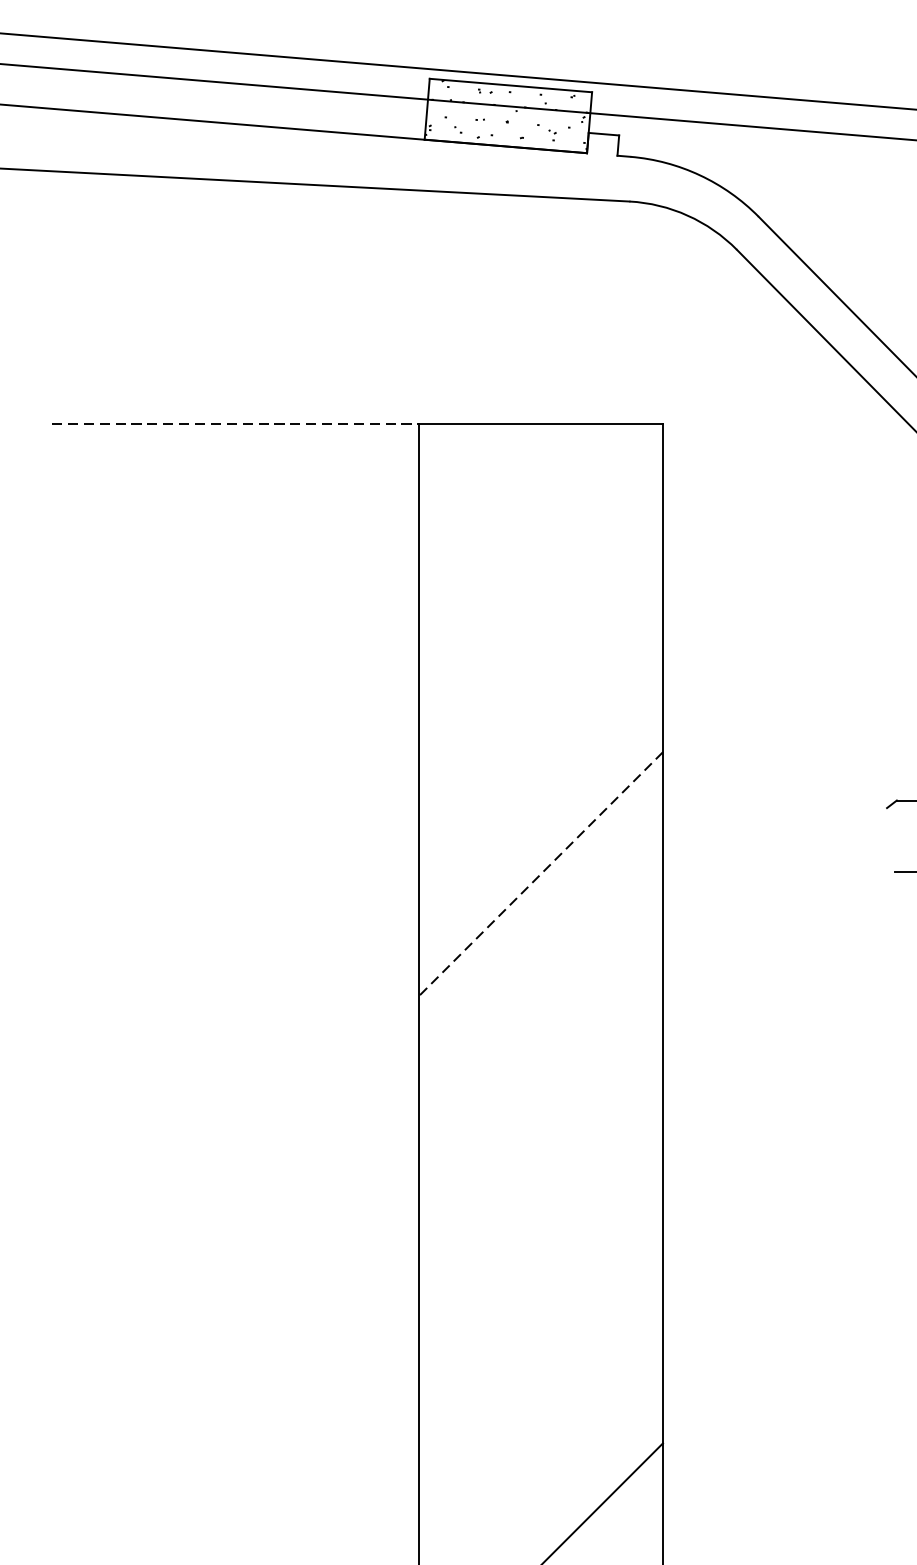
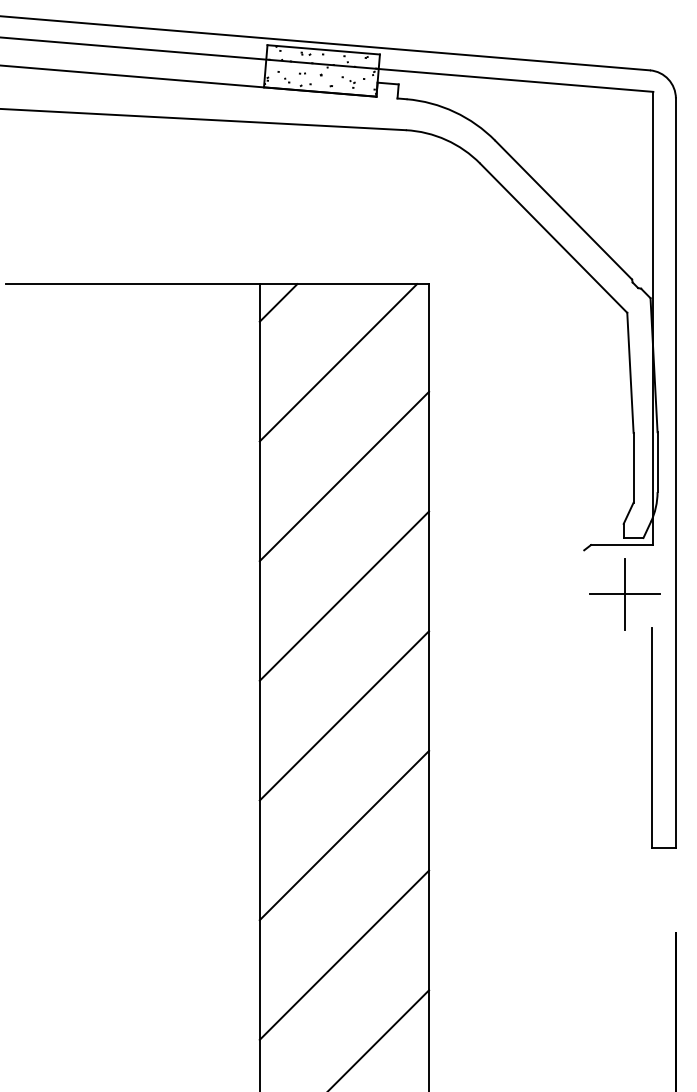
line: (234, 424) -> (132, 284), dashed -> solid
line: (445, 450) -> (278, 302), added
line: (532, 536) -> (338, 362), added
line: (540, 701) -> (344, 476), added
line: (540, 874) -> (344, 596), dashed -> solid
line: (540, 1046) -> (344, 715), added
line: (540, 1219) -> (344, 835), added
line: (540, 1391) -> (344, 954), added

